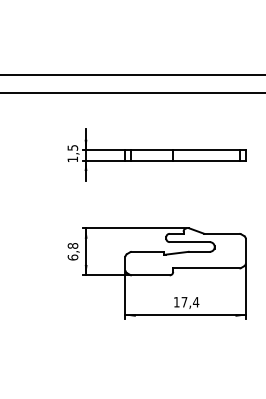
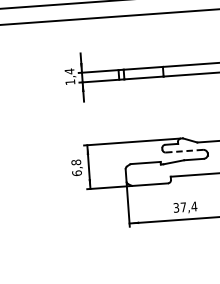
text: (72, 147) -> (69, 71), 1,5 -> 1,4
line: (189, 242) -> (184, 151), solid -> dashed
text: (176, 302) -> (176, 208), 17,4 -> 37,4

